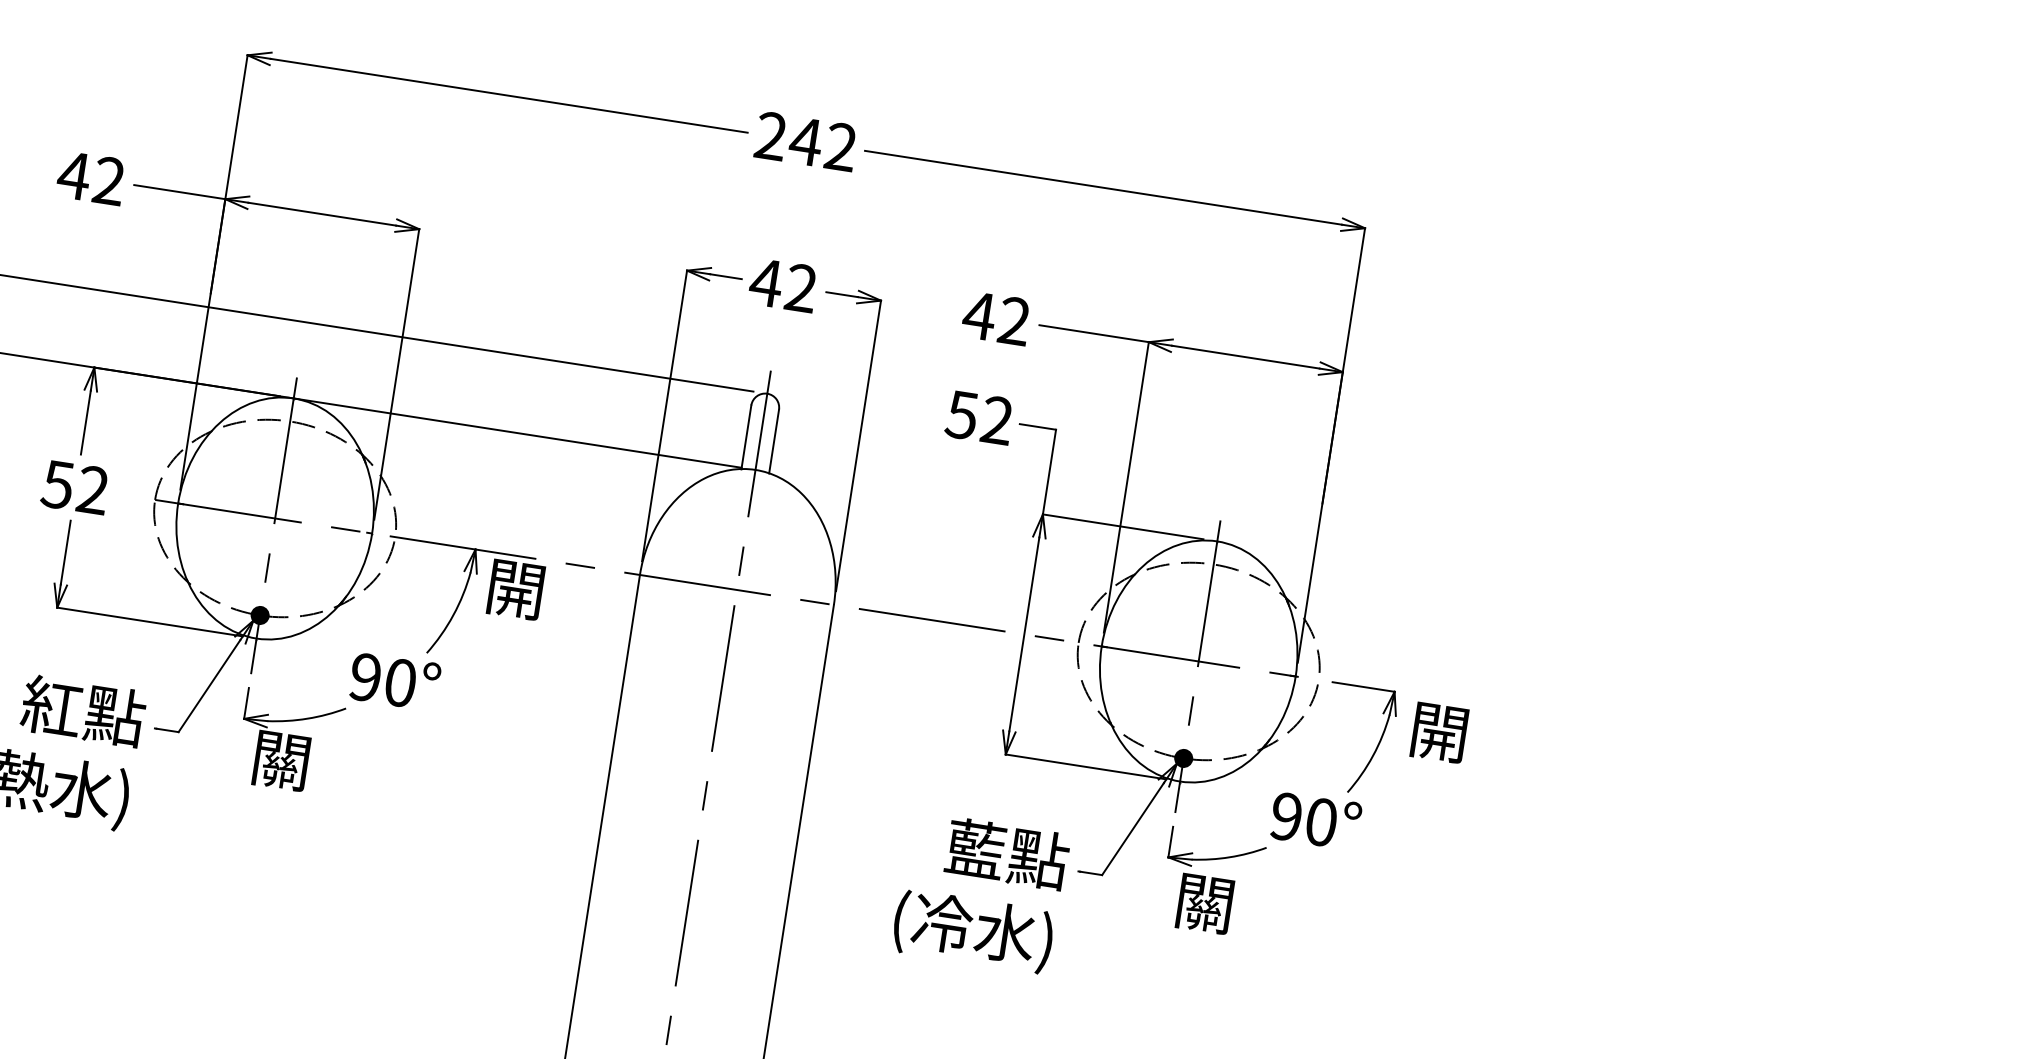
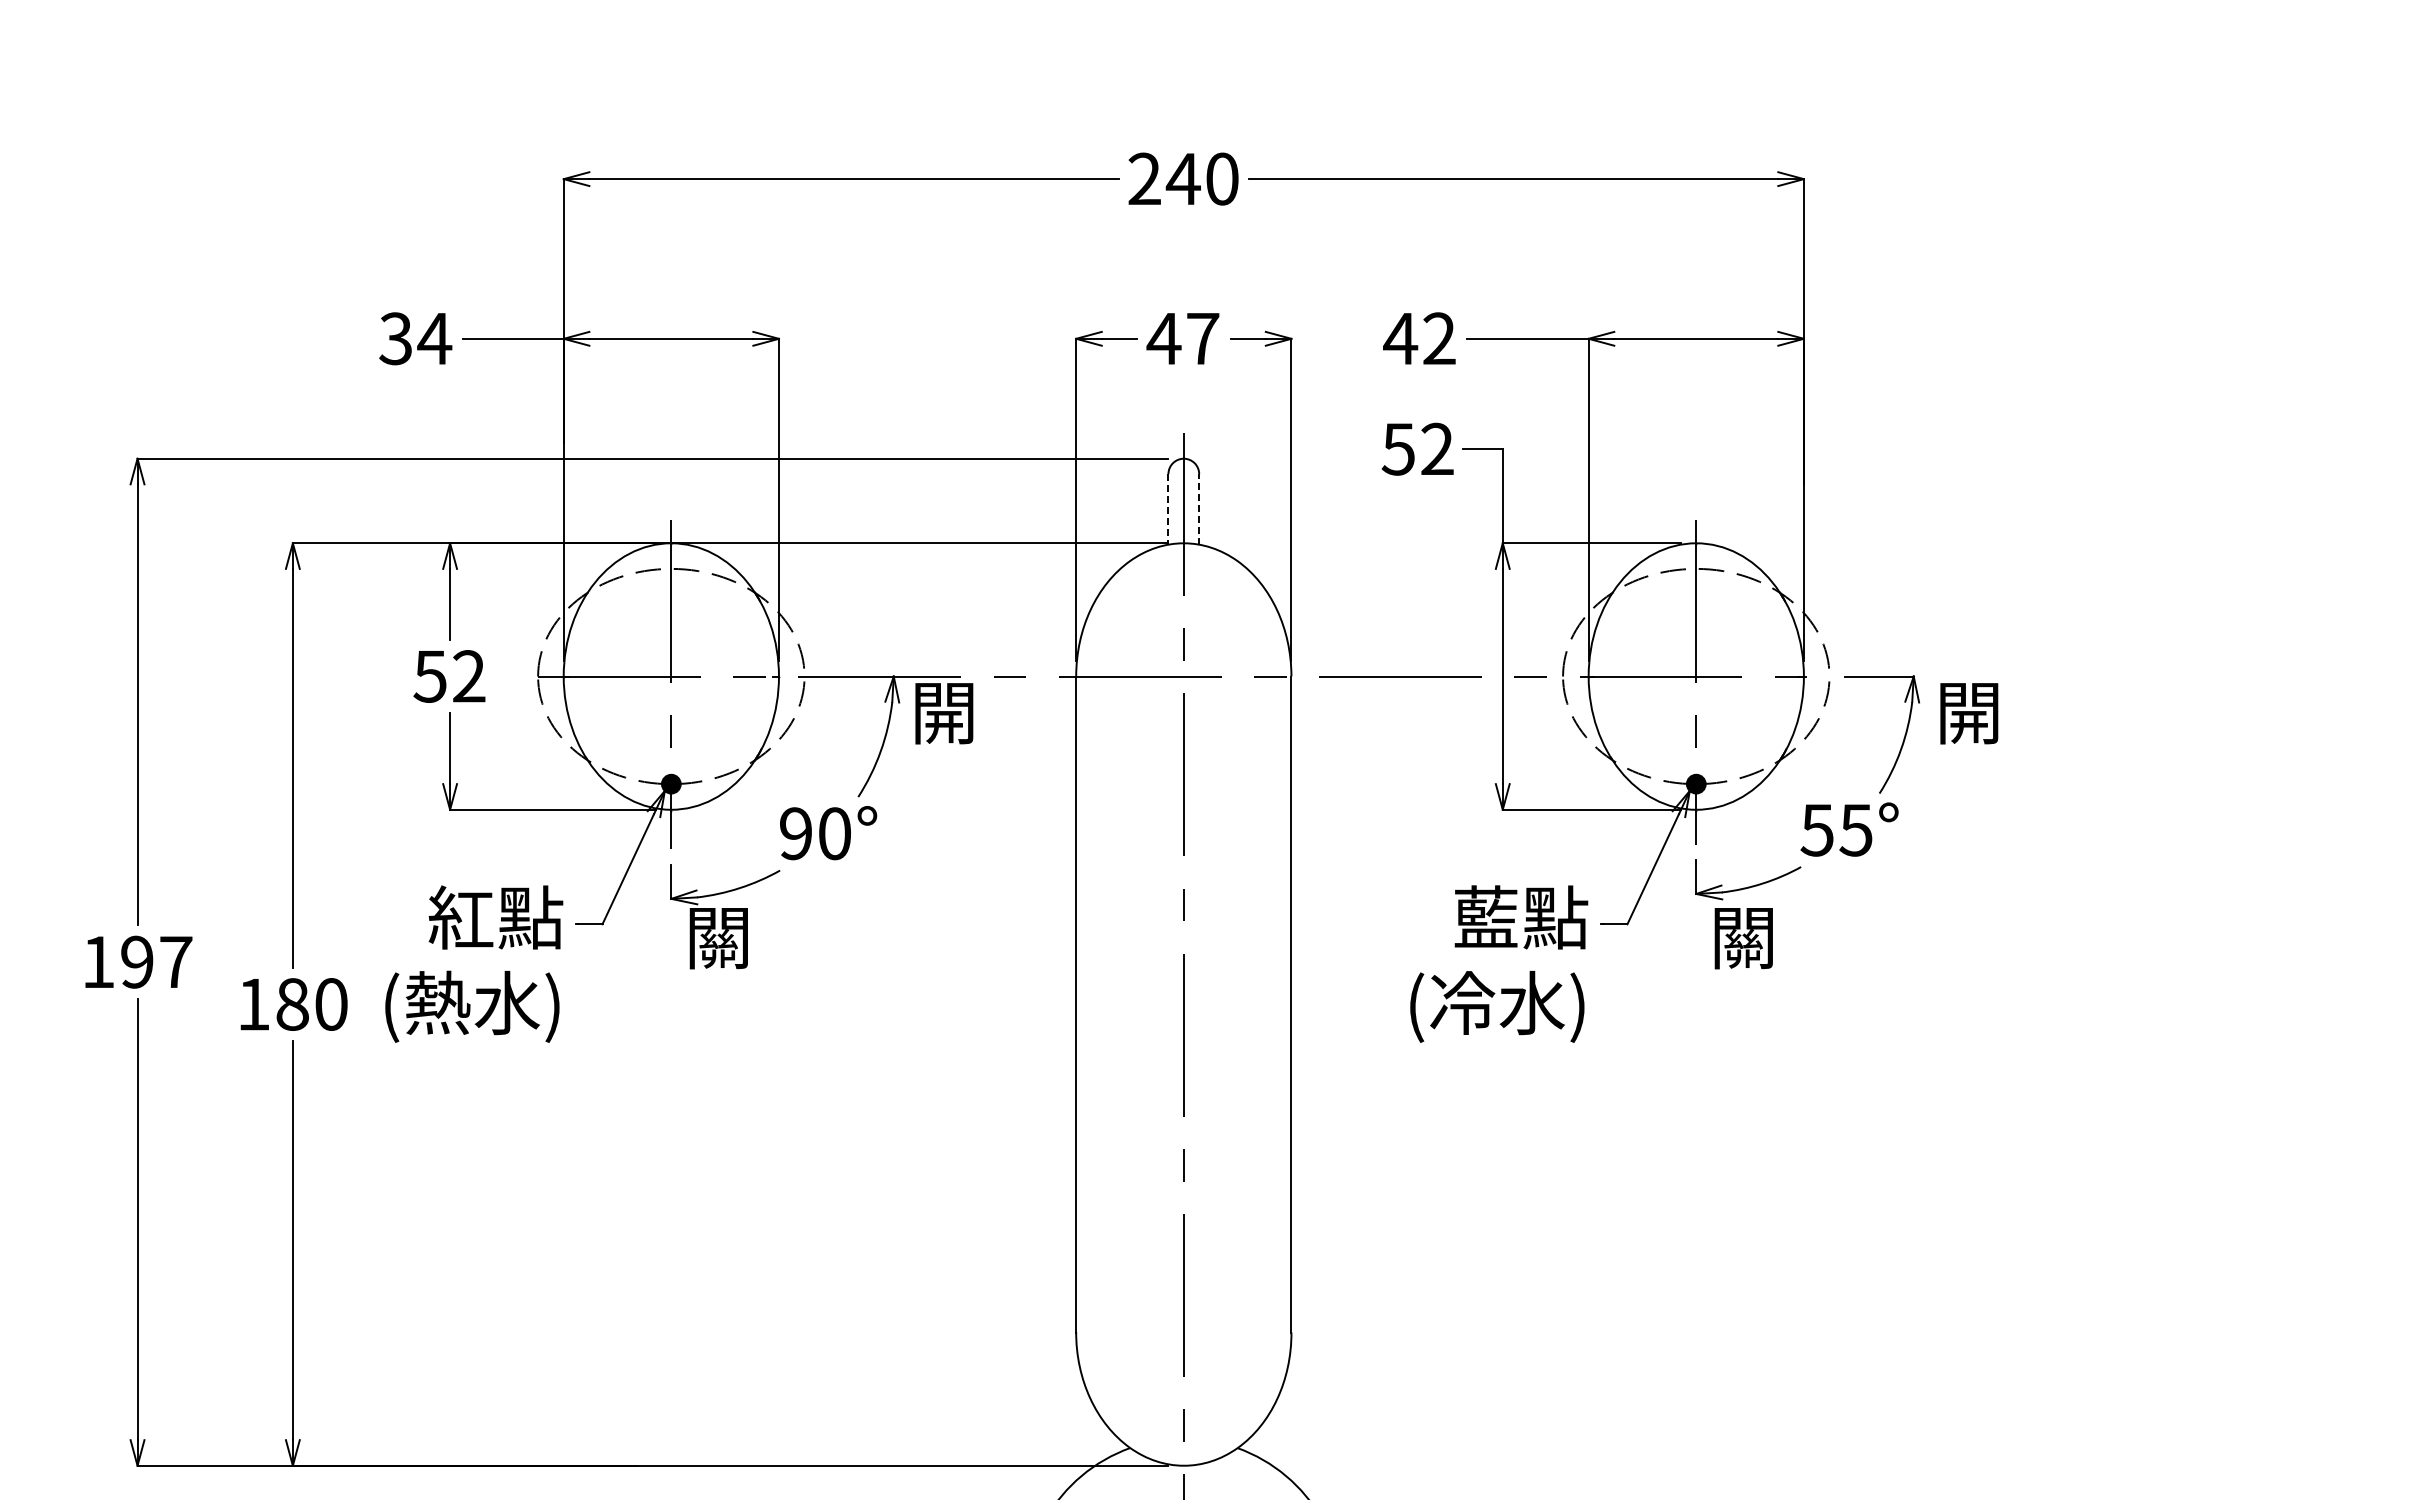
text: (841, 146) -> (1222, 178), 242 -> 240
text: (91, 178) -> (415, 338), 42 -> 34
text: (800, 287) -> (1202, 338), 42 -> 47
line: (746, 437) -> (1168, 509), solid -> dashed
line: (774, 441) -> (1199, 509), solid -> dashed
text: (1303, 818) -> (1836, 829), 90° -> 55°

